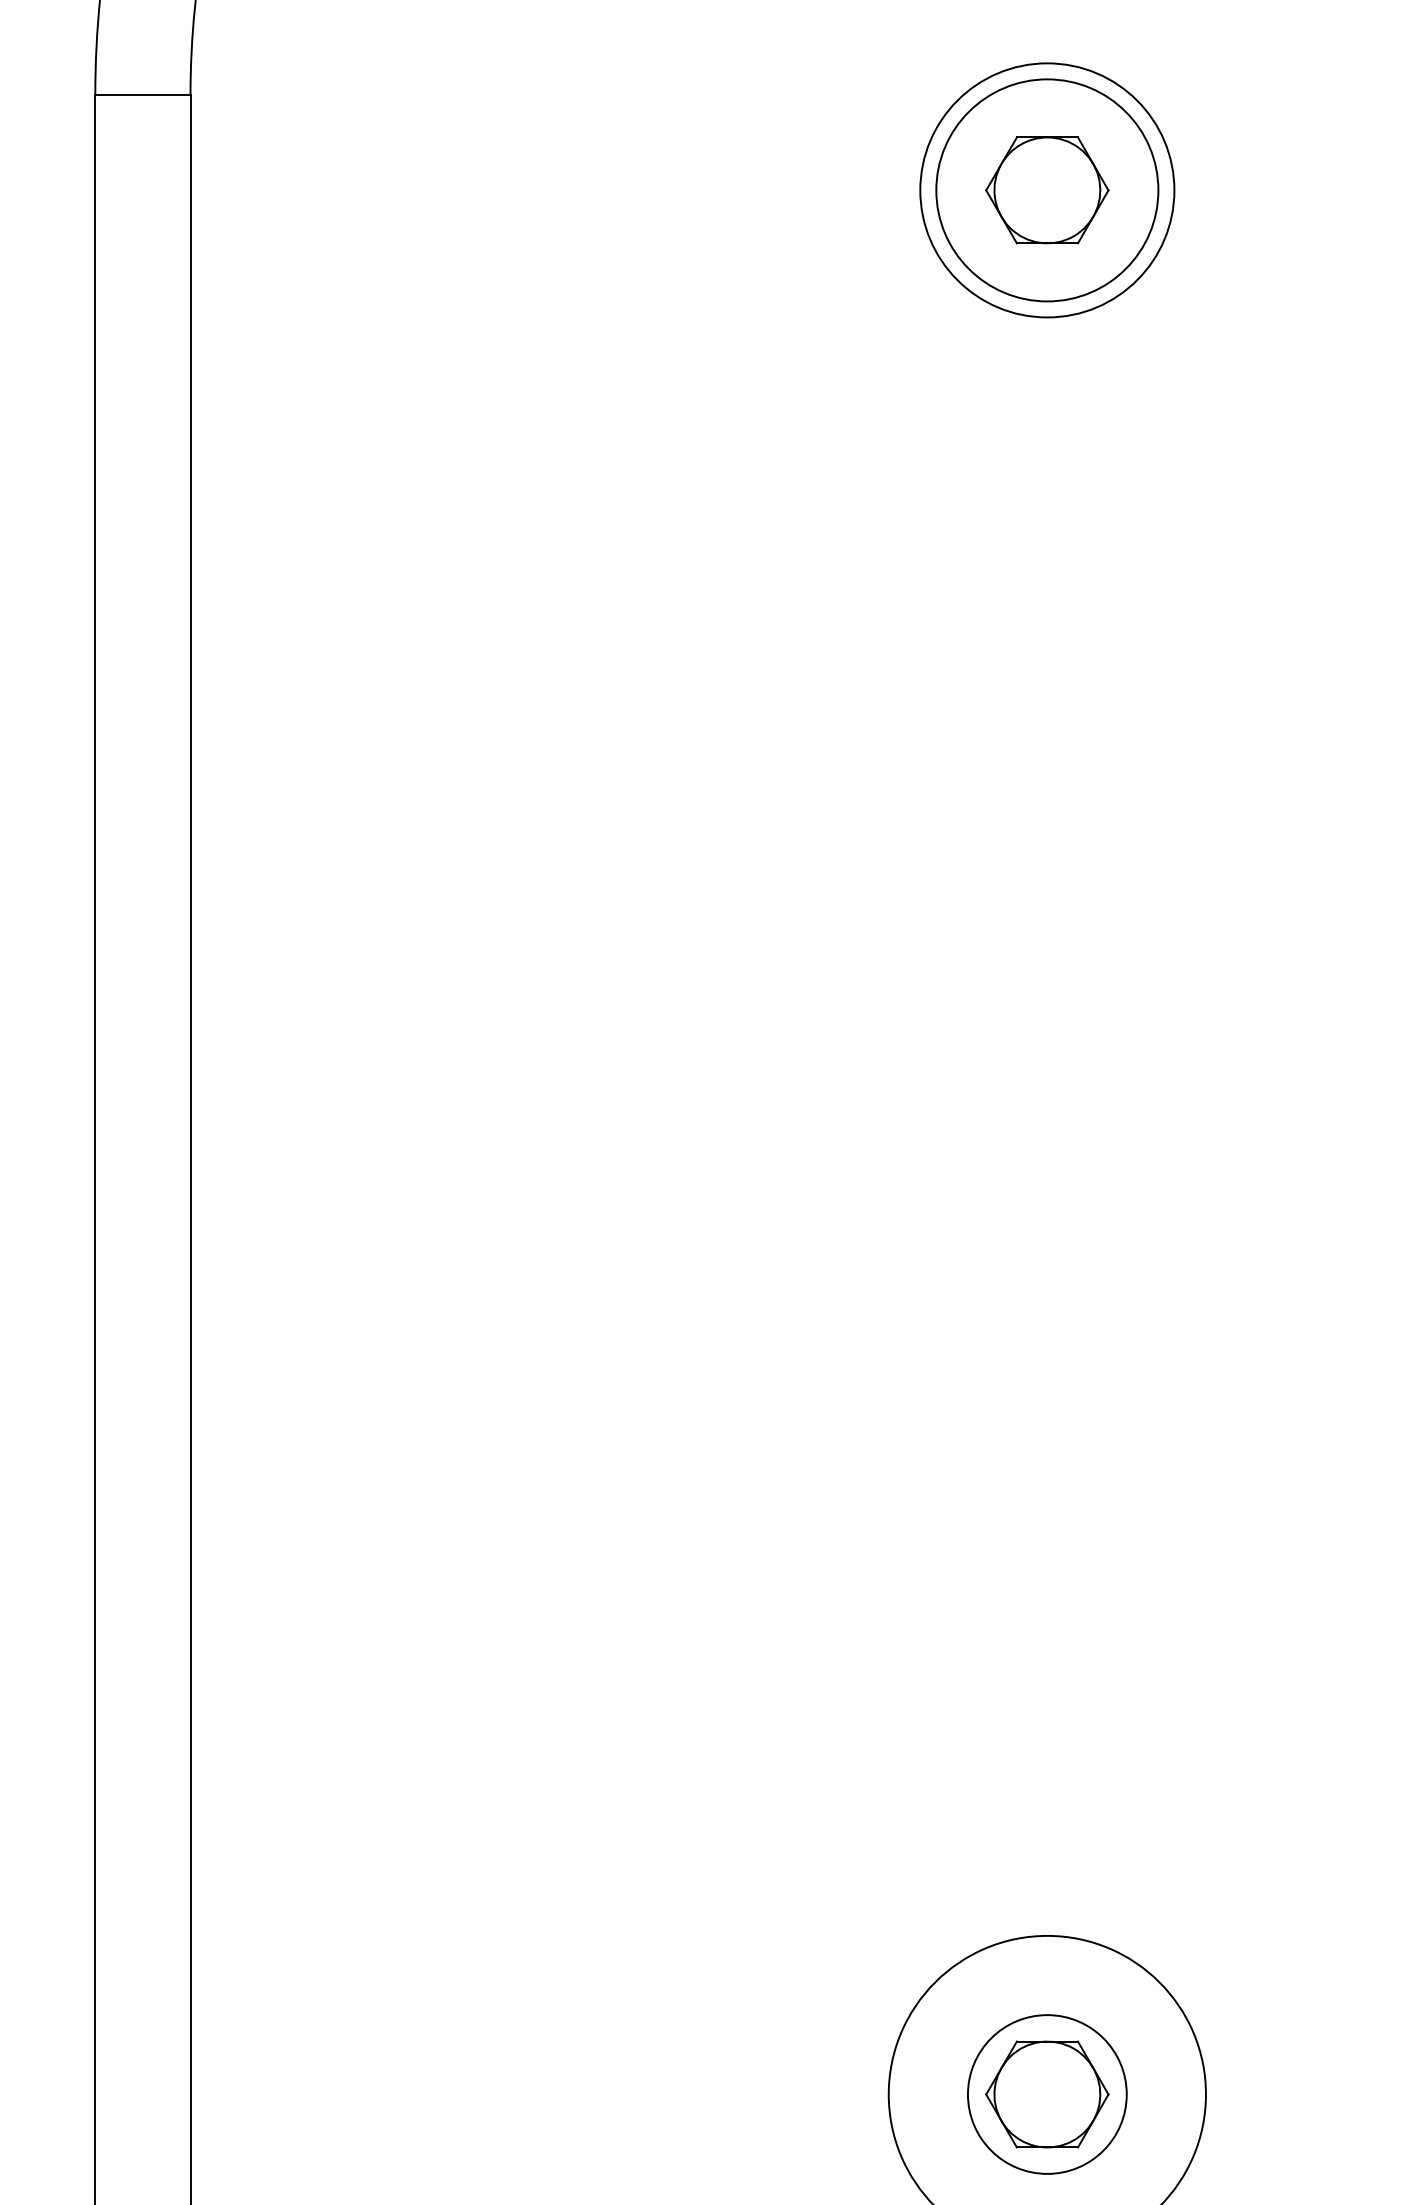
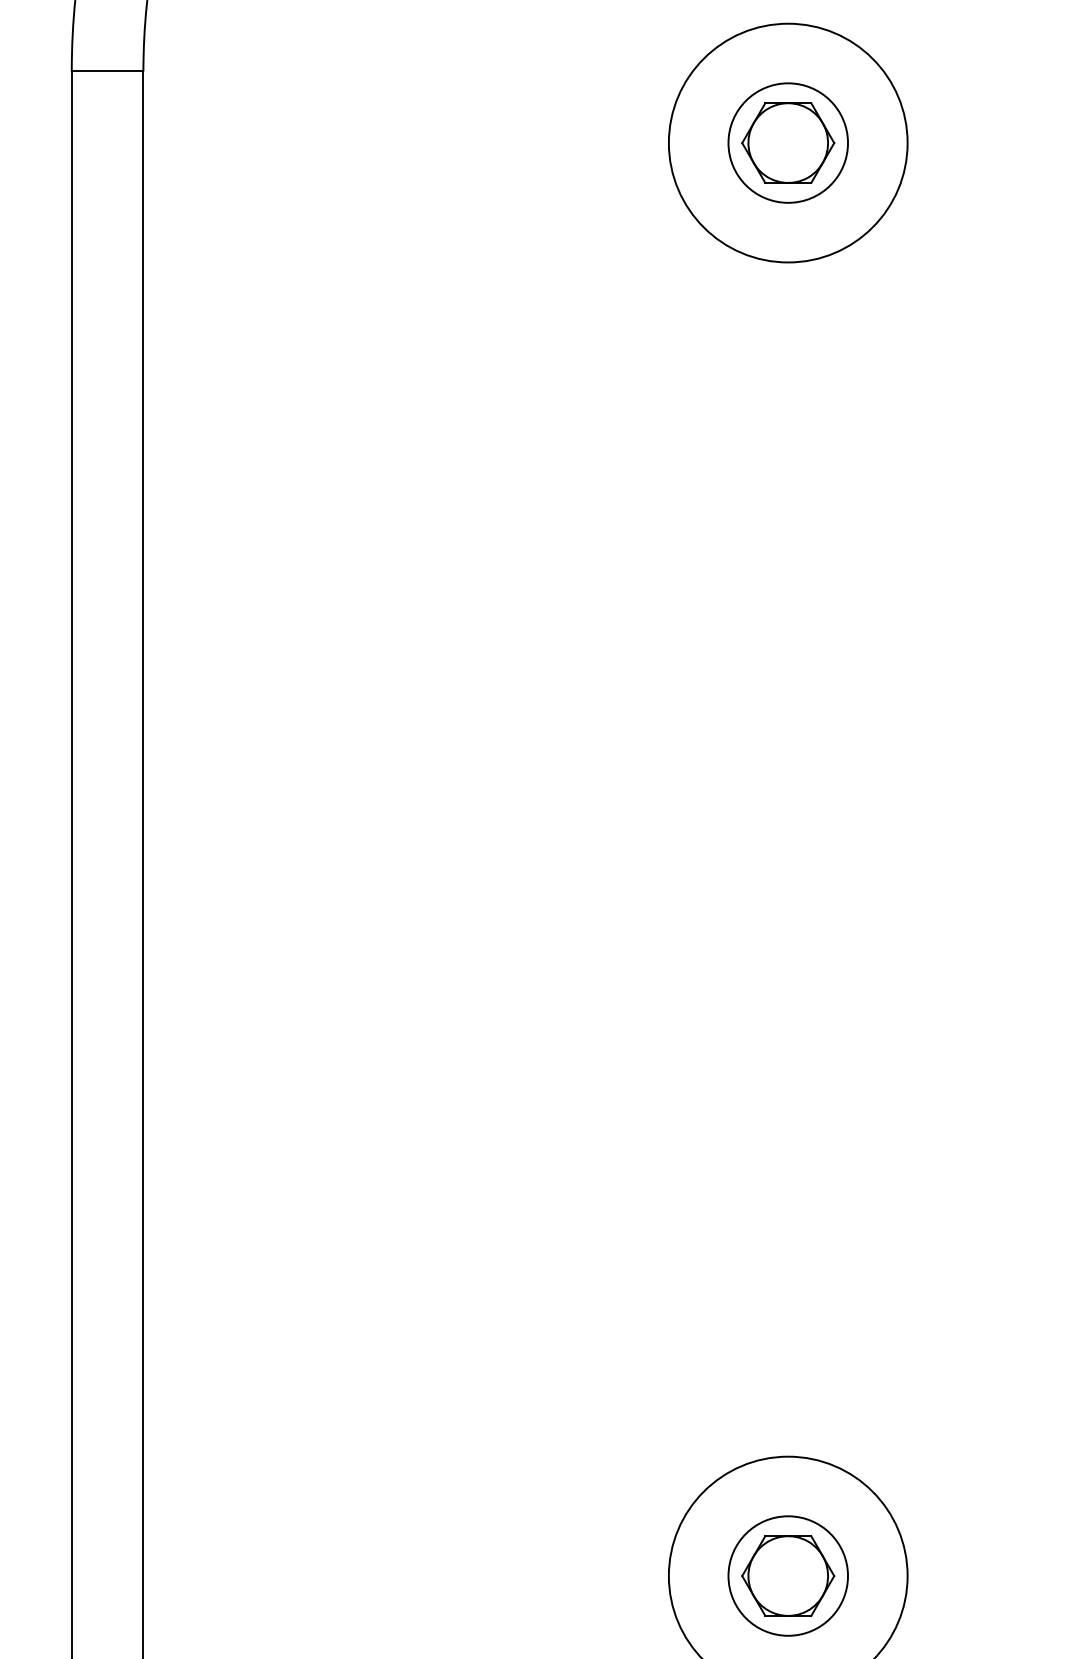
circle: (1046, 189) -> (787, 142), size x1.43
circle: (1047, 189) -> (788, 142), size x0.62

